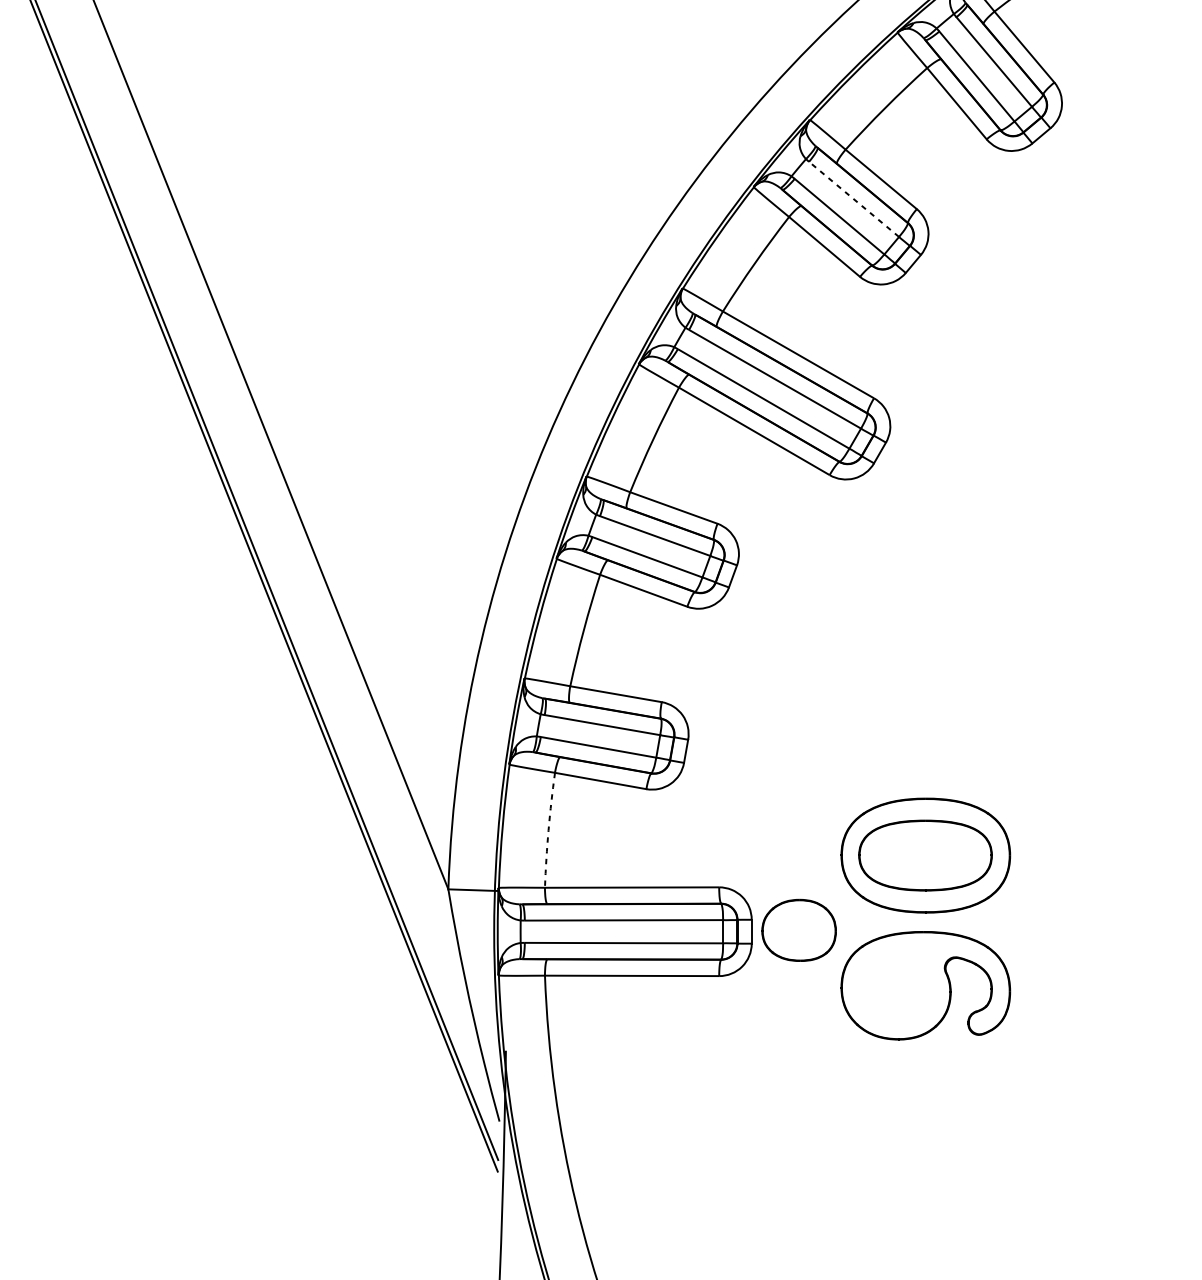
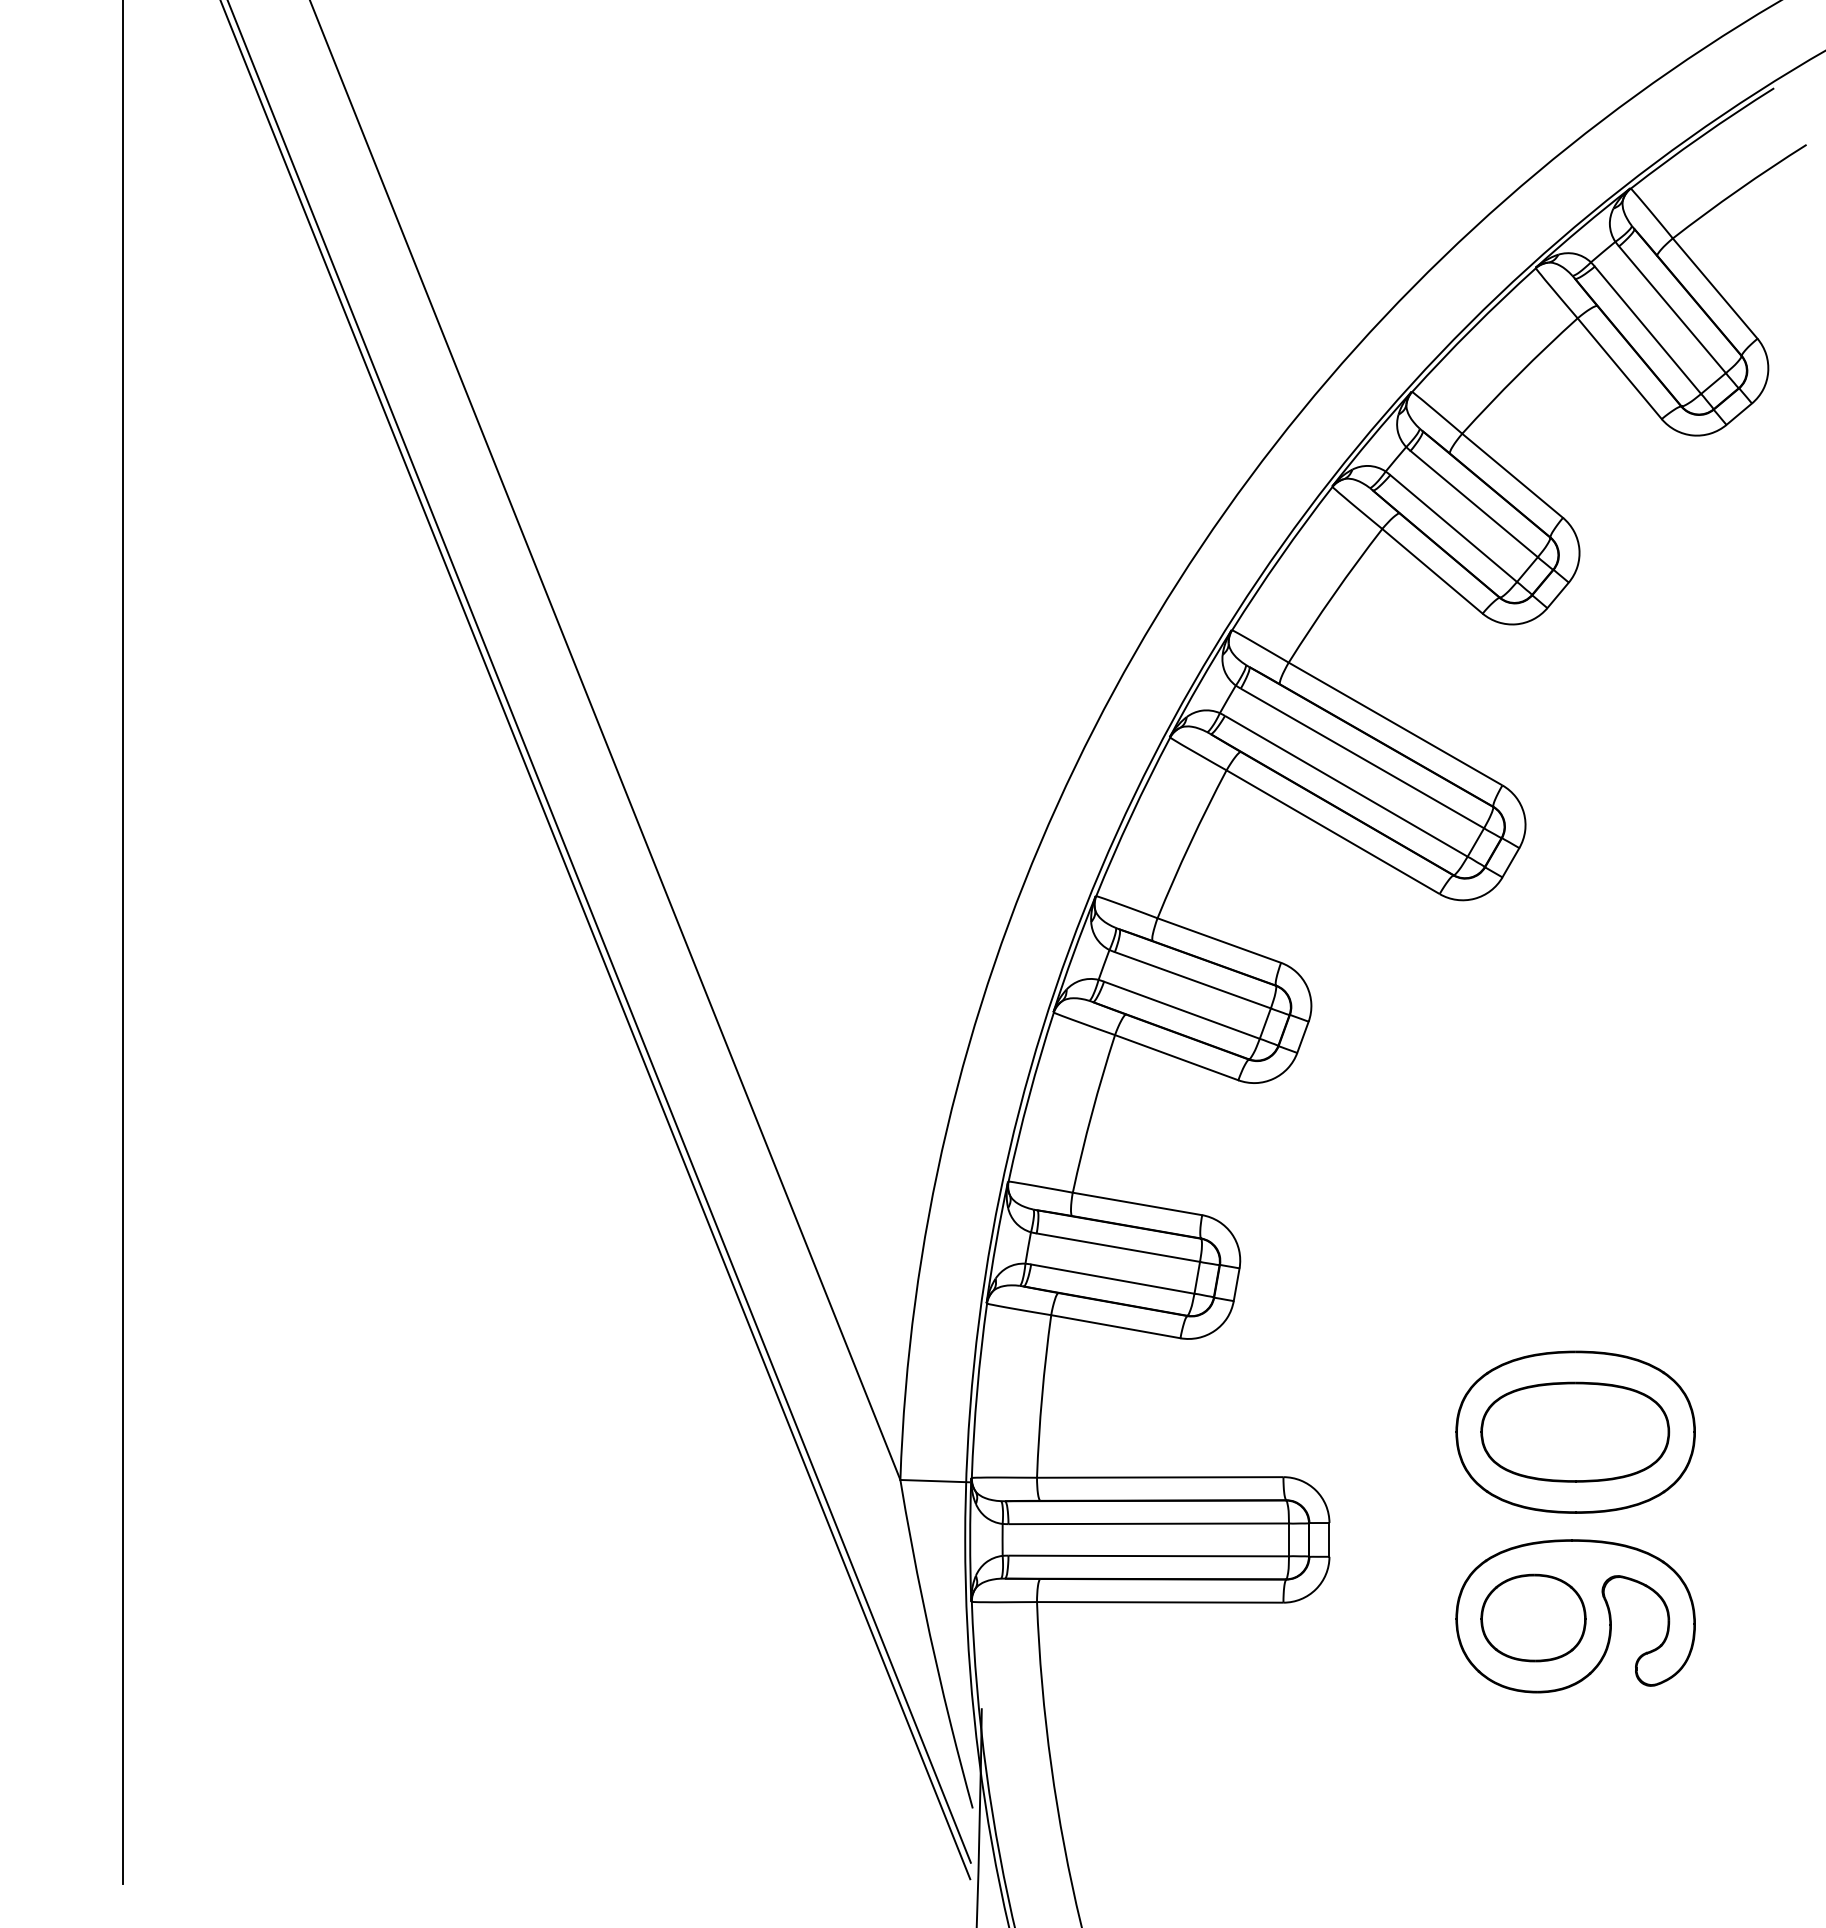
line: (854, 199) -> (1474, 504), dashed -> solid
arc: (548, 830) -> (1042, 1396), dashed -> solid
part: (799, 930) -> (1533, 1617), moved

